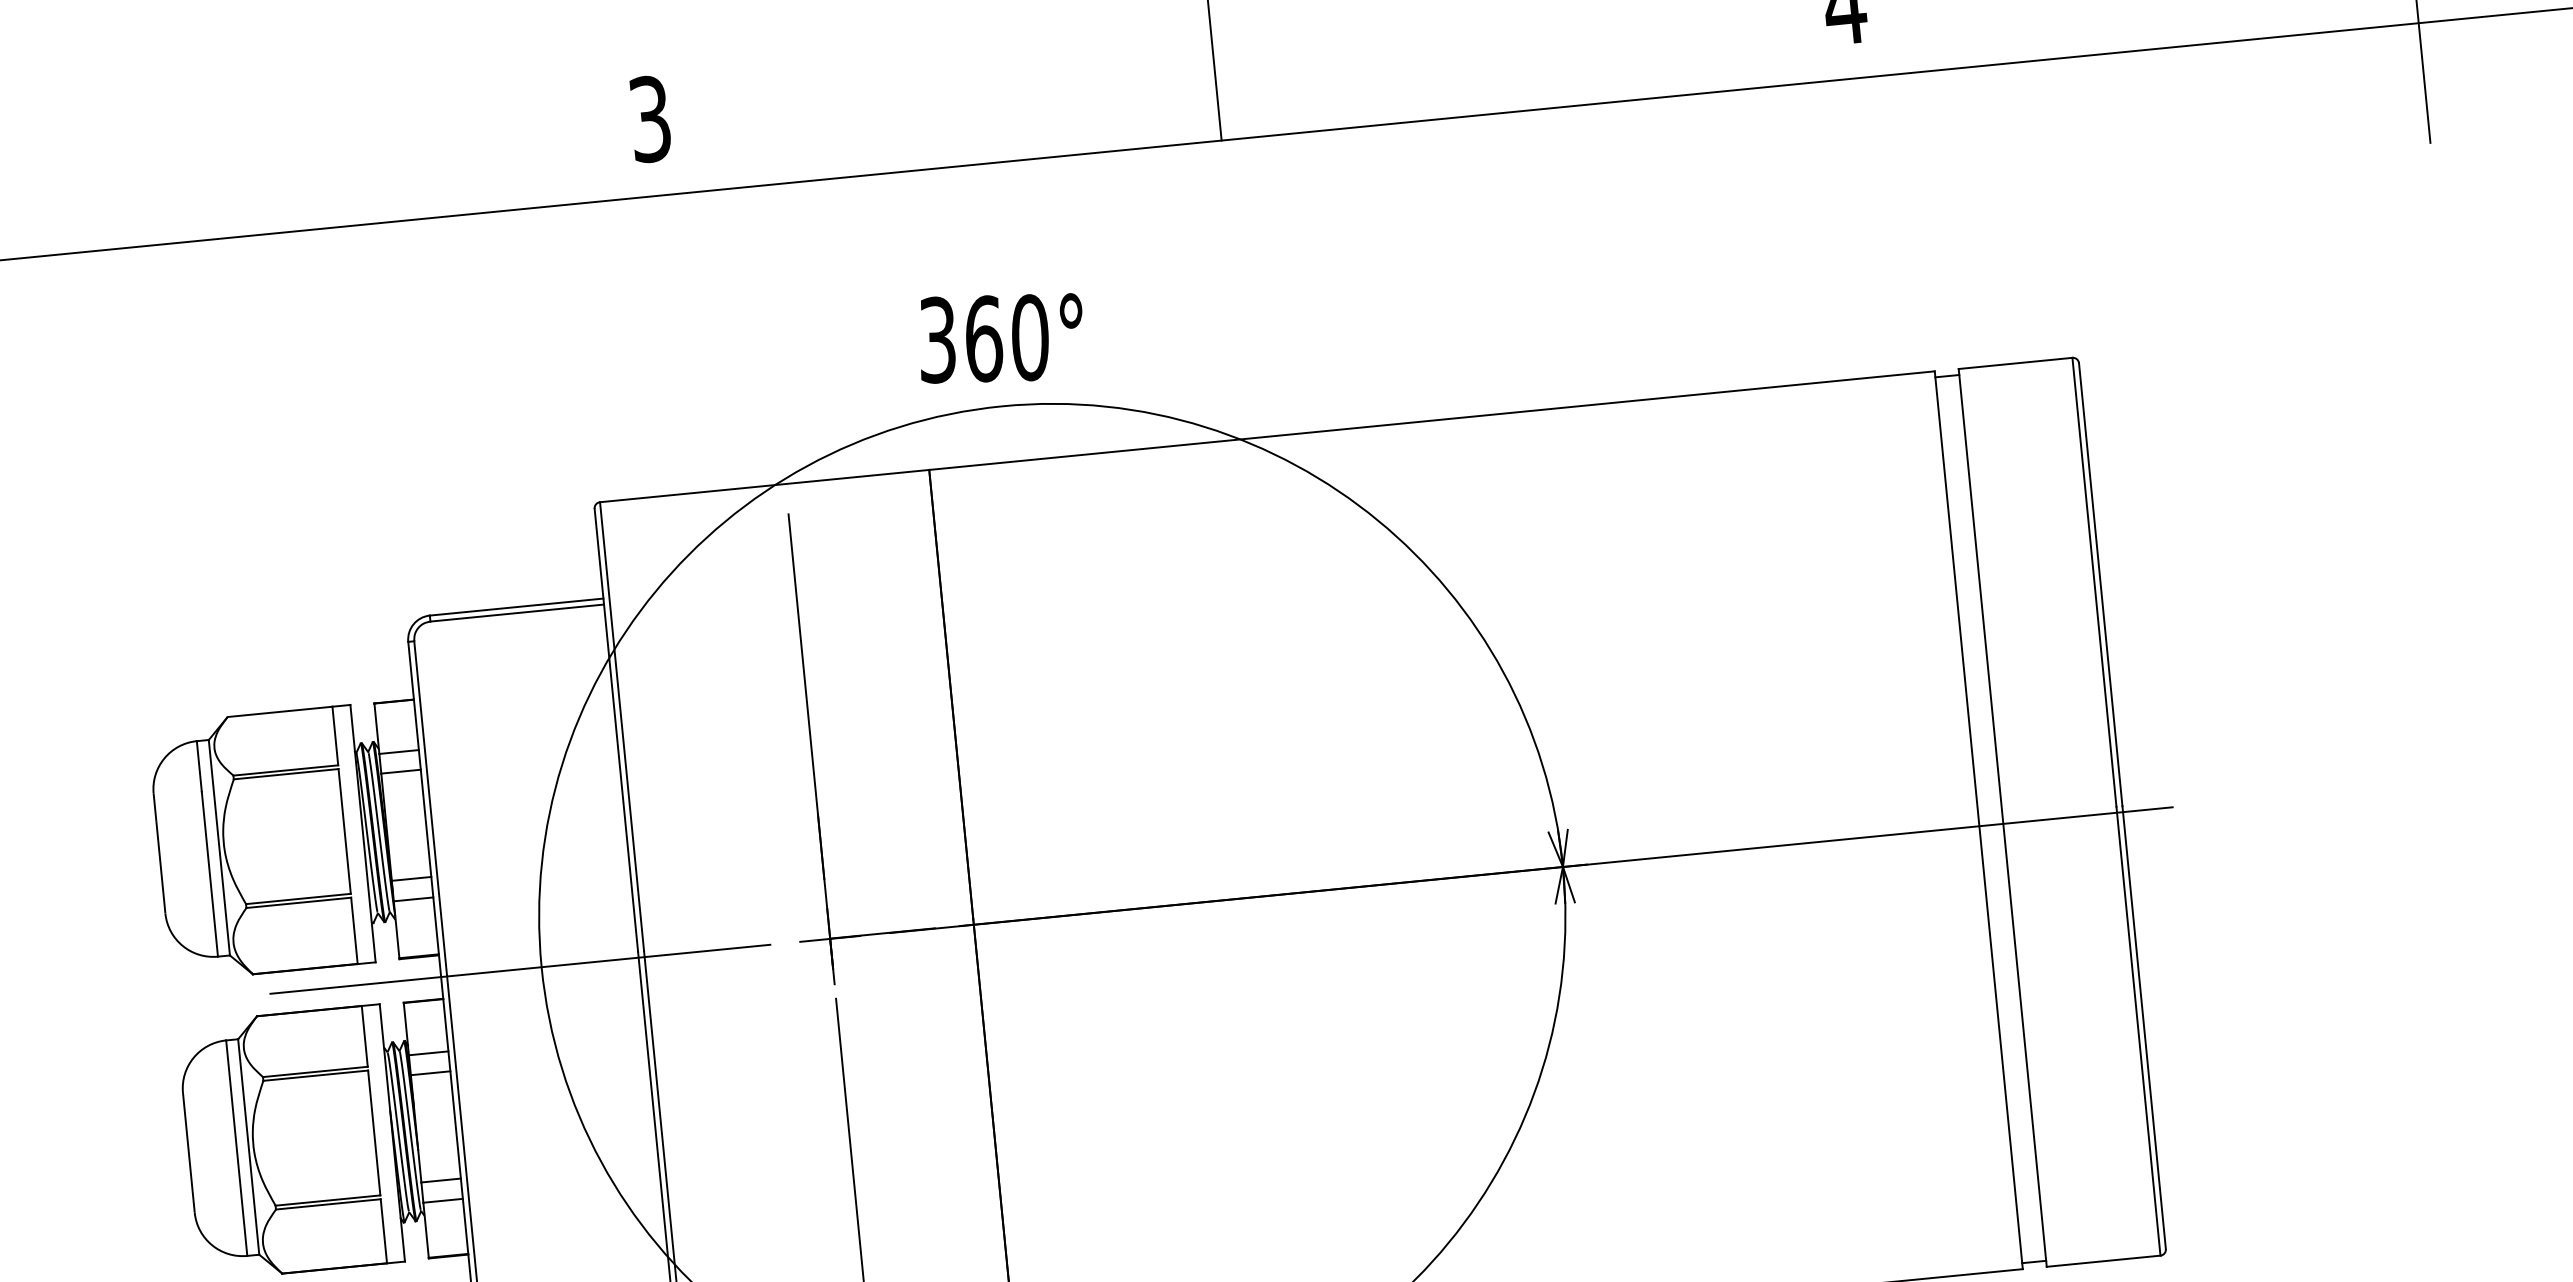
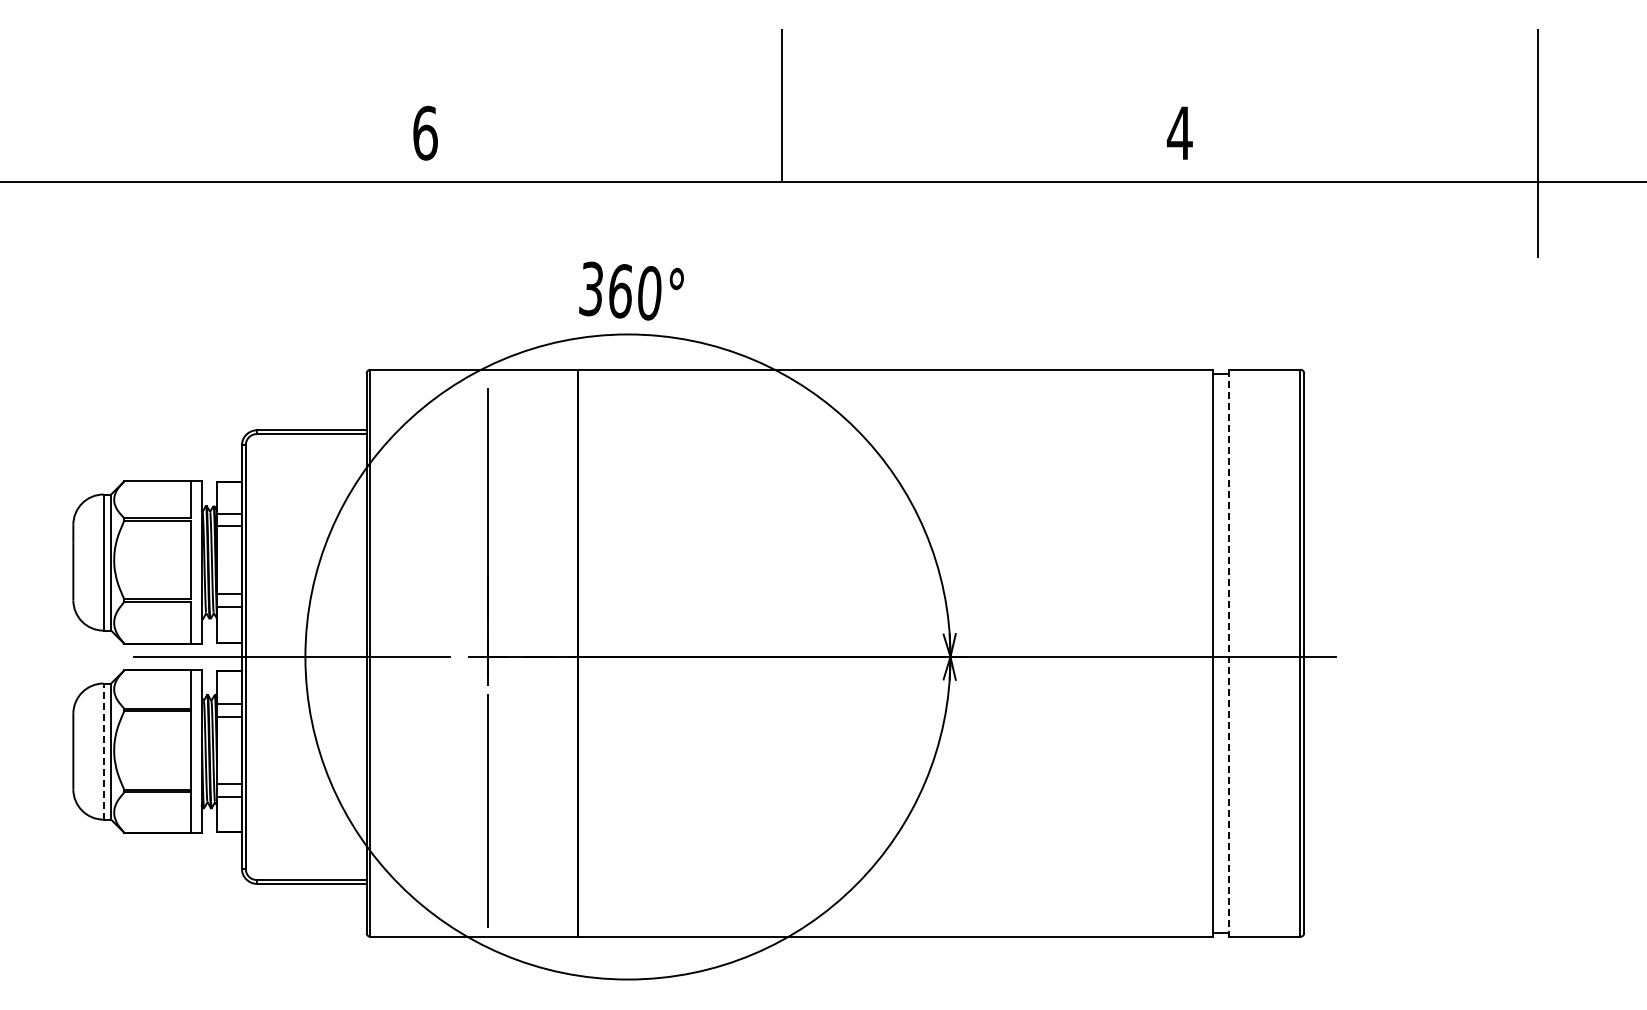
text: (650, 117) -> (425, 132), 3 -> 6
line: (2002, 818) -> (1228, 653), solid -> dashed
line: (236, 1148) -> (103, 751), solid -> dashed

